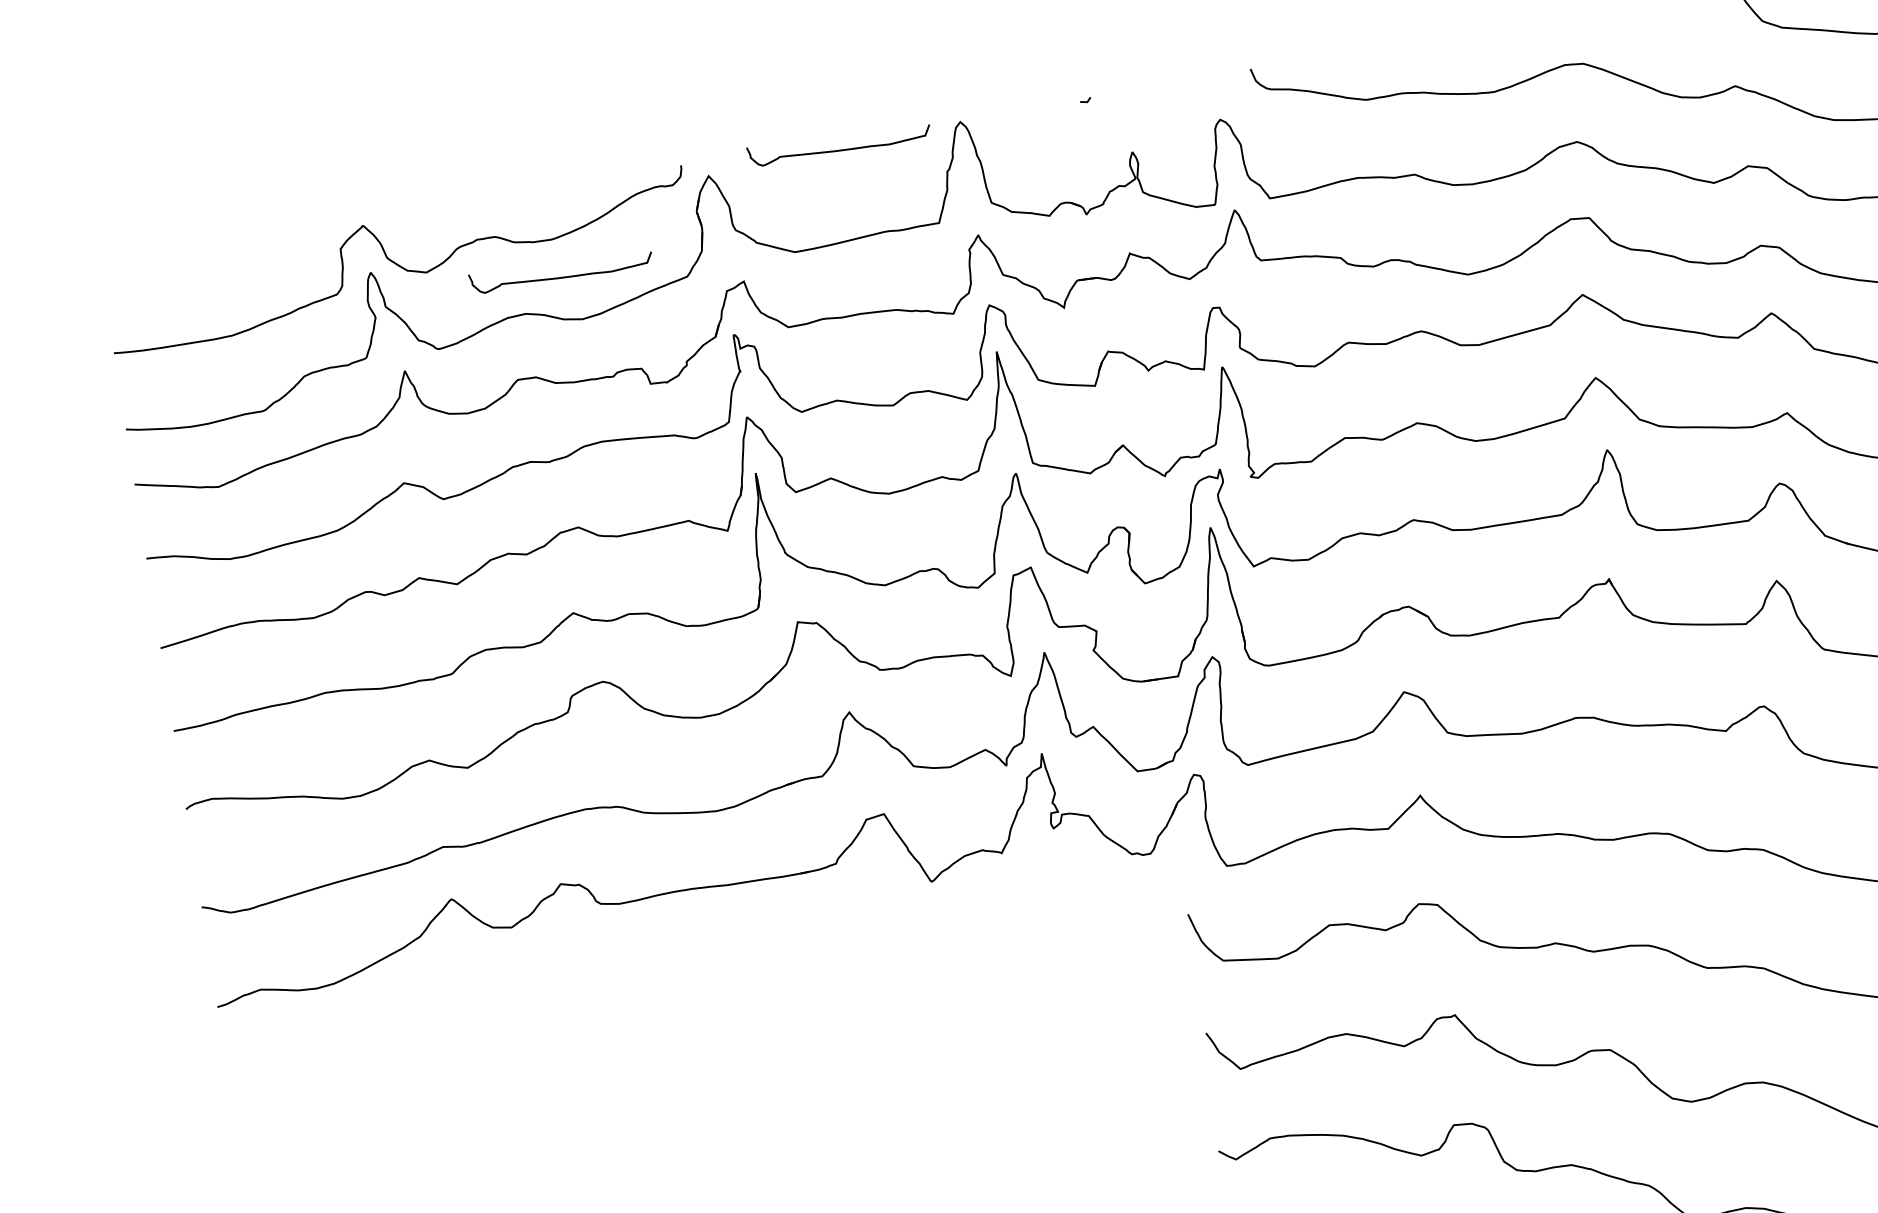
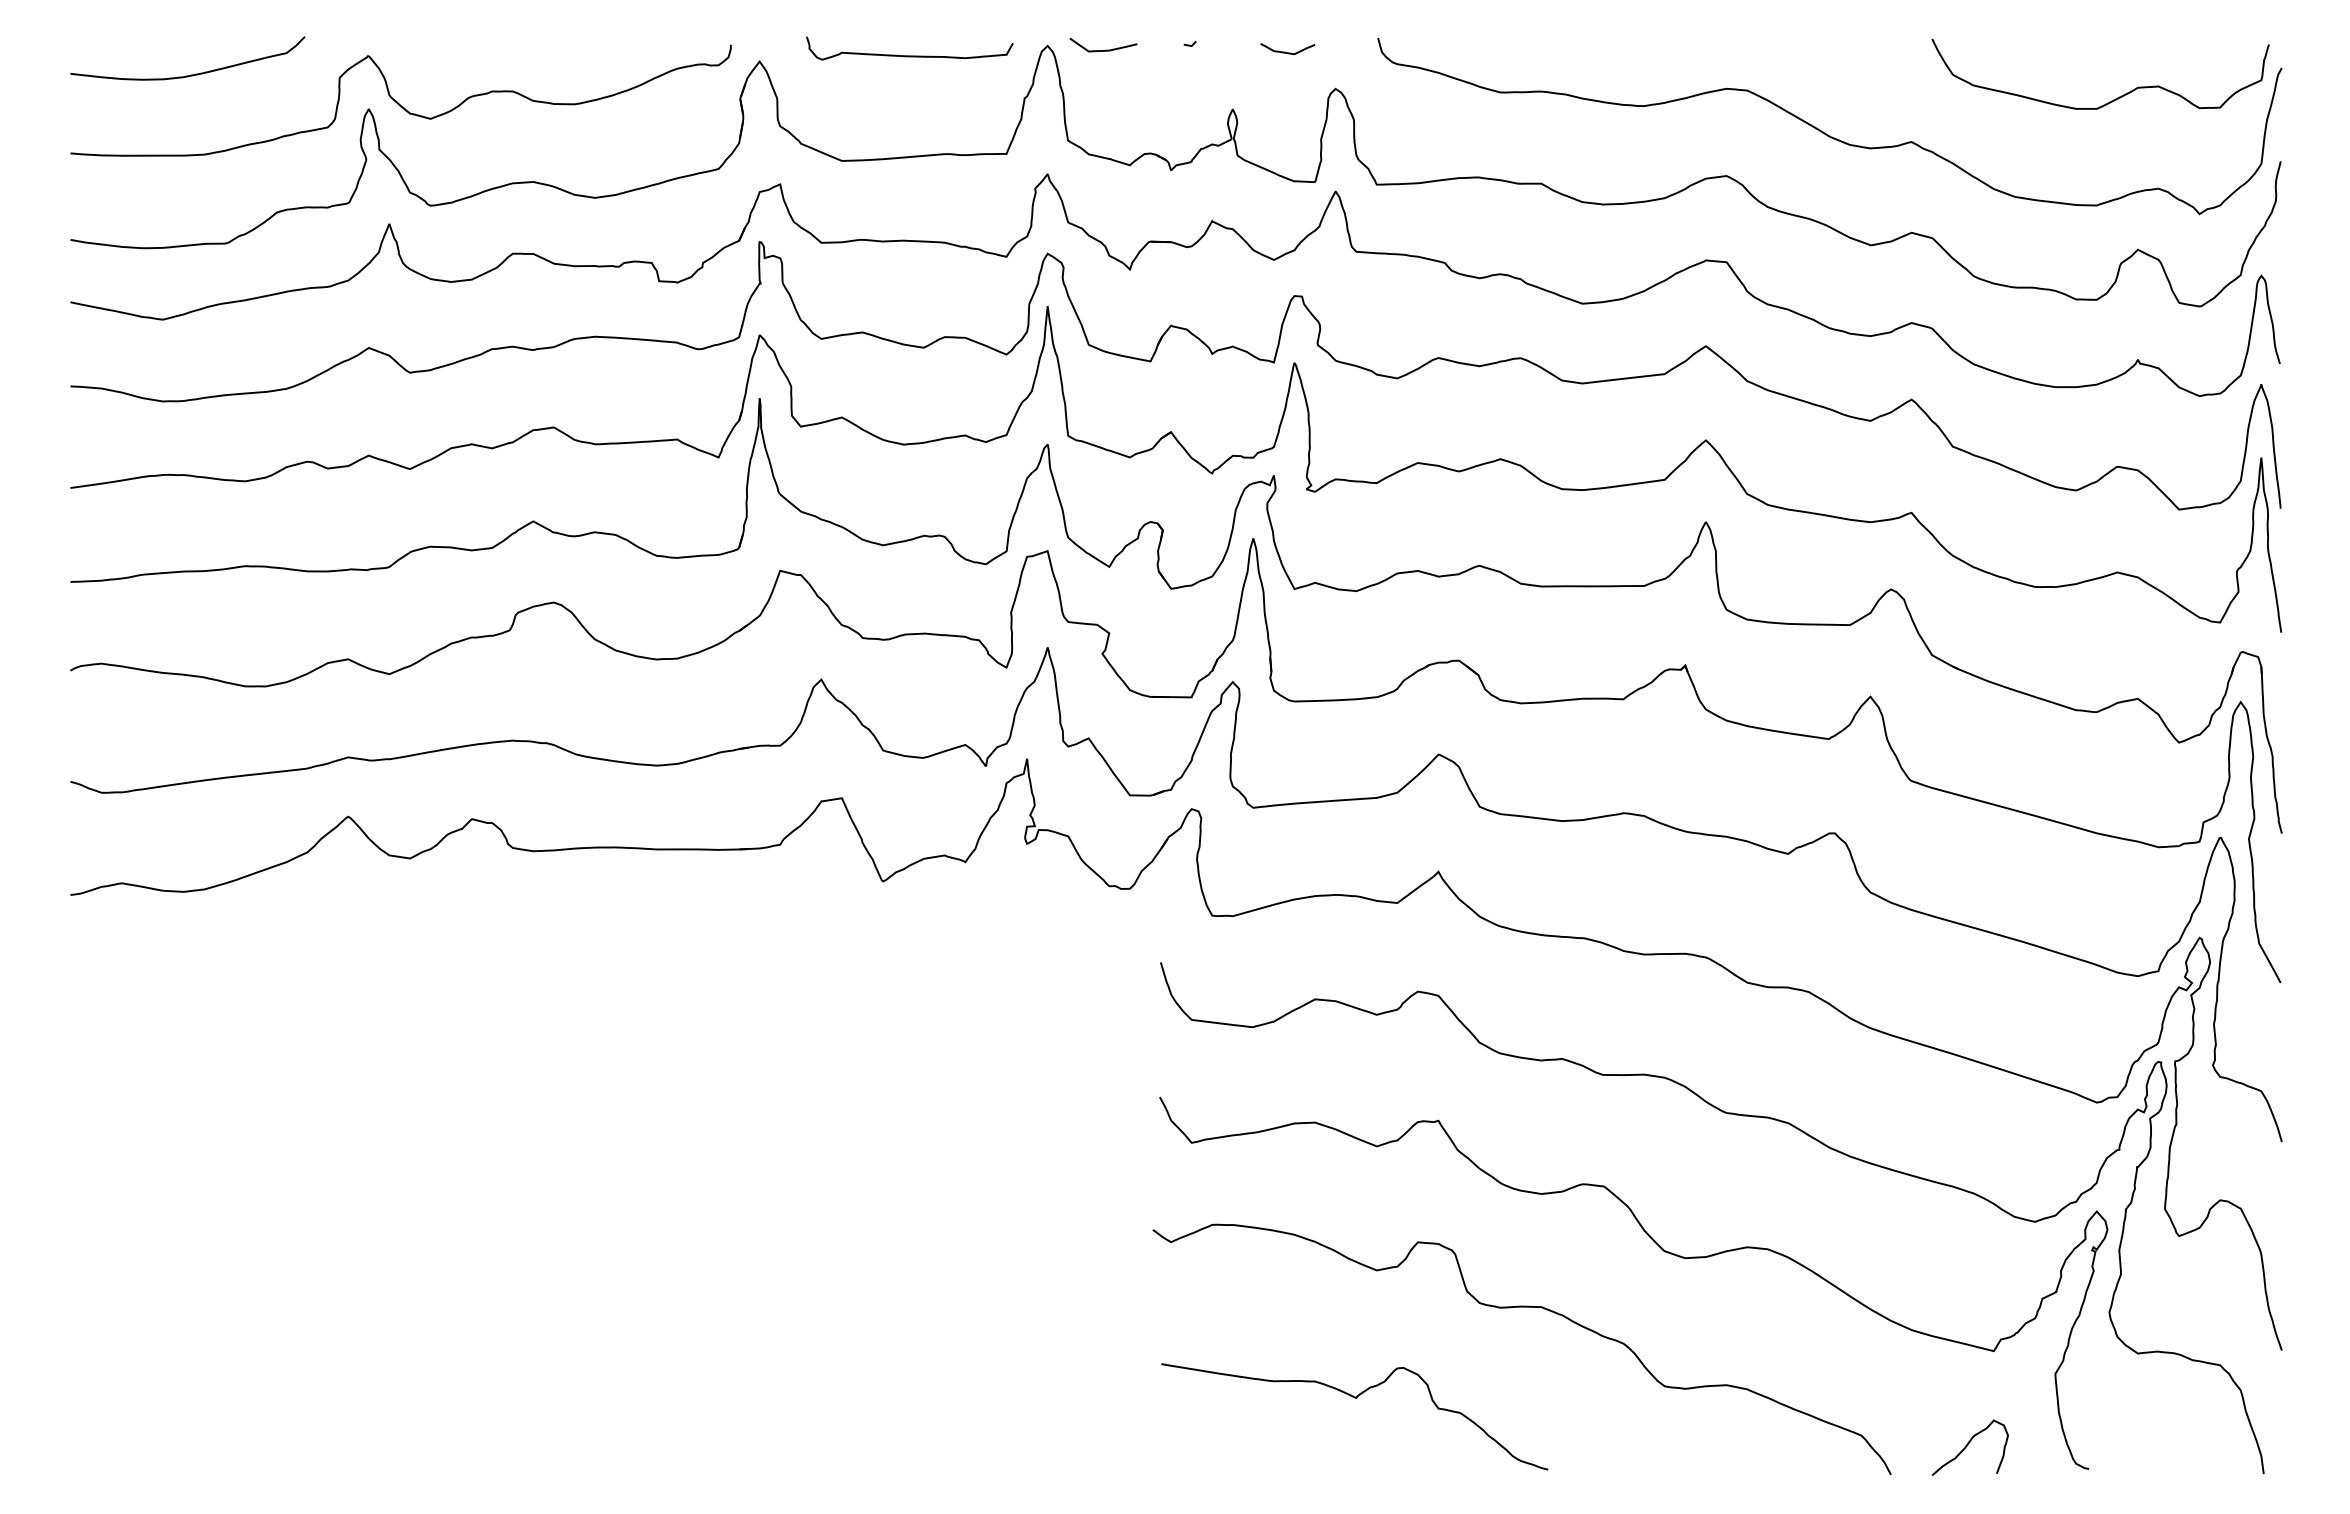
curve: (1170, 93) -> (1285, 51), added
curve: (1011, 117) -> (1105, 49), added
curve: (208, 266) -> (190, 74), added
curve: (561, 277) -> (579, 147), removed

